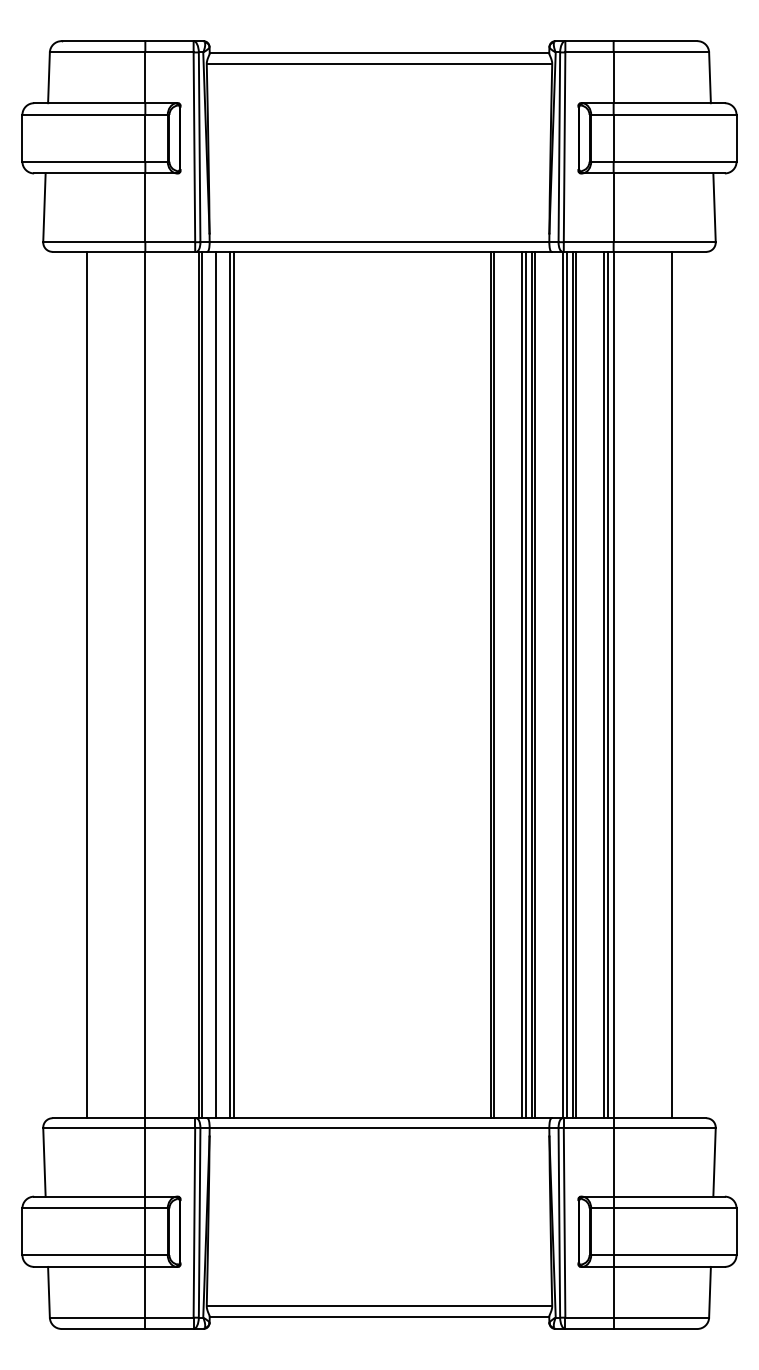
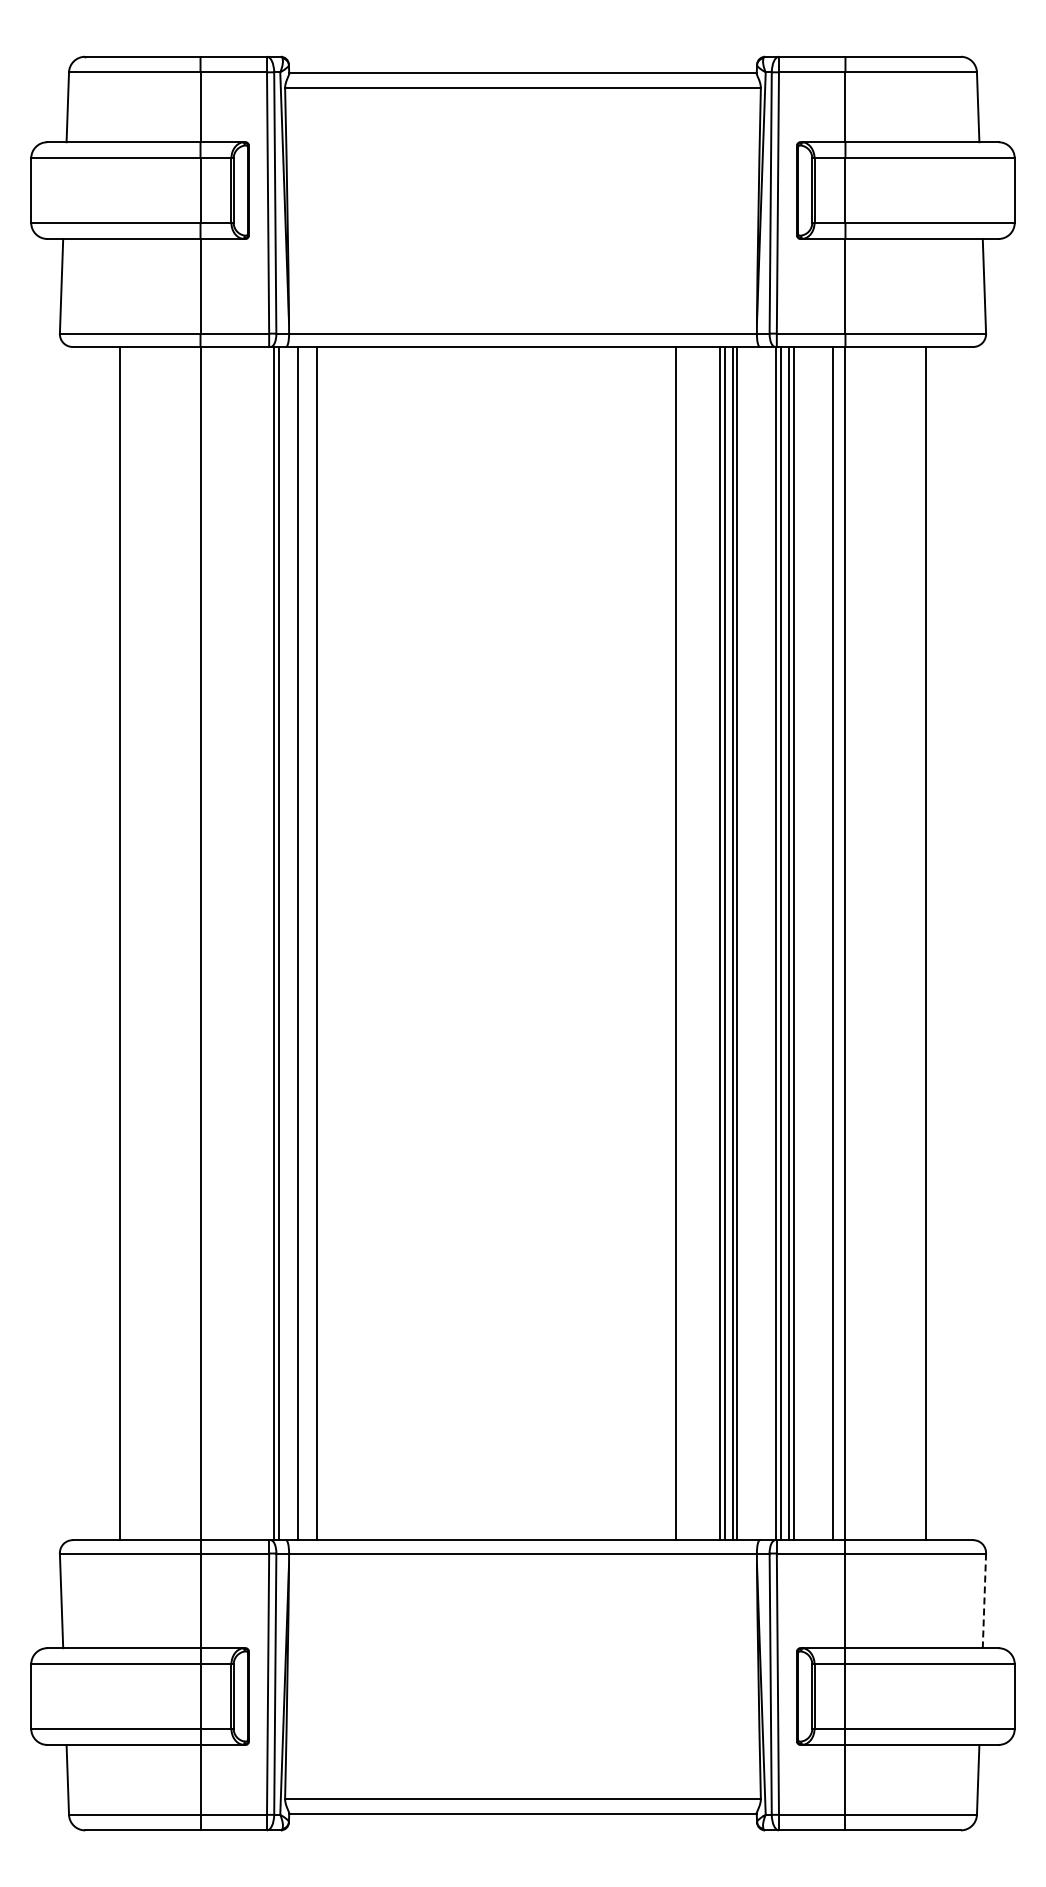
line: (233, 685) -> (322, 943), removed
line: (494, 685) -> (681, 943), removed
line: (607, 685) -> (837, 943), removed
line: (714, 1162) -> (984, 1601), solid -> dashed

